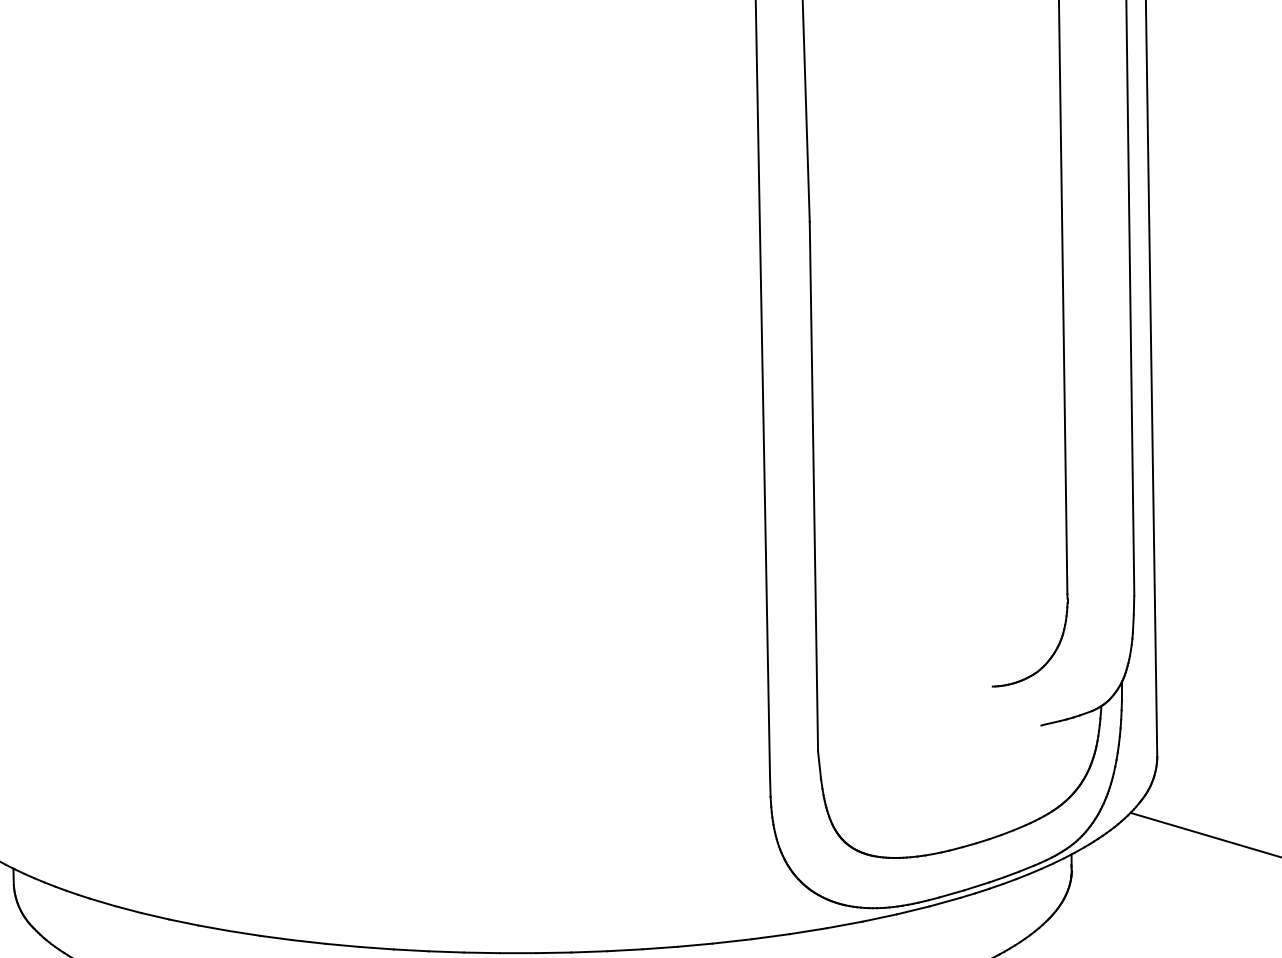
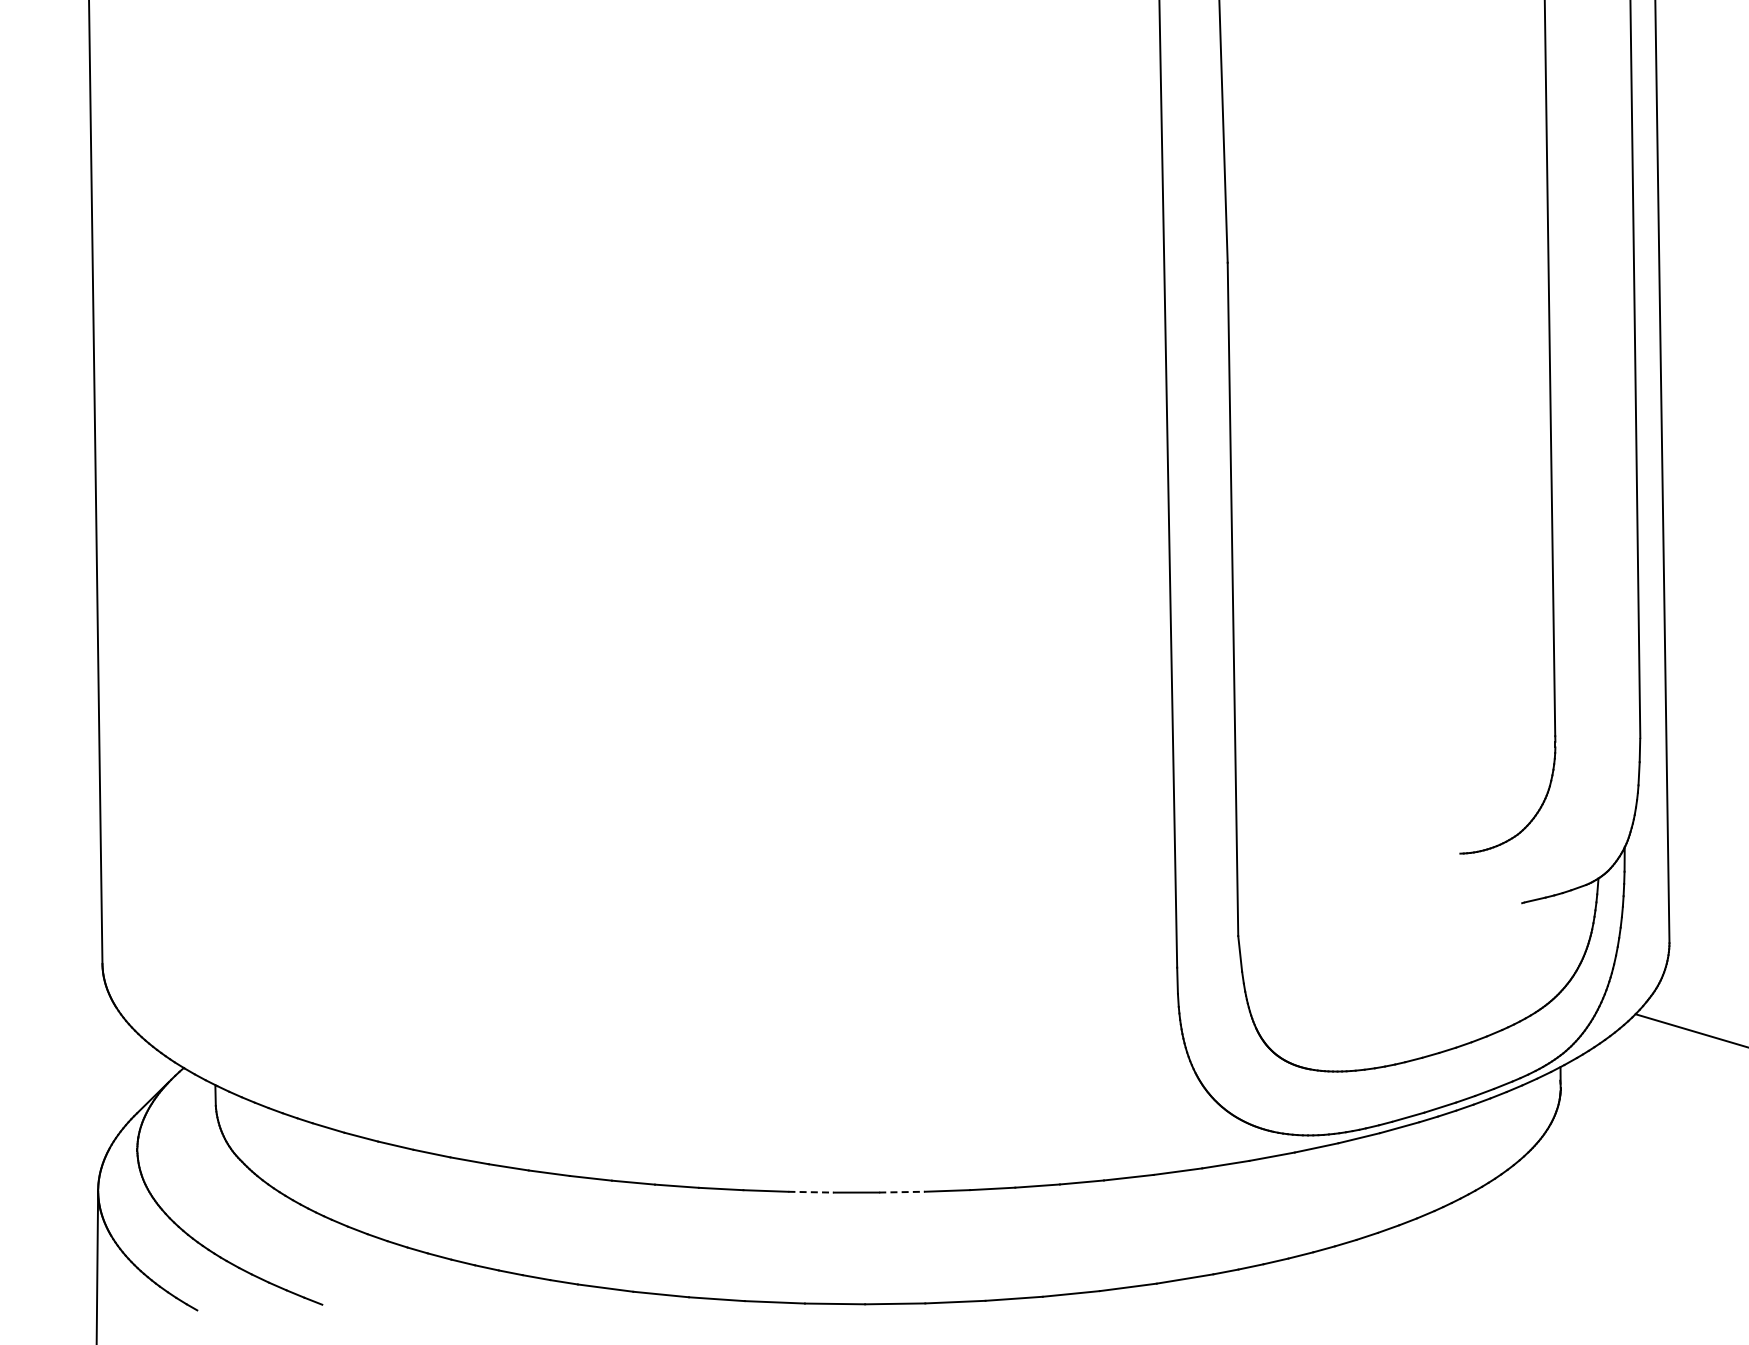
line: (482, 953) -> (811, 1192), solid -> dashed
line: (553, 953) -> (902, 1192), solid -> dashed

